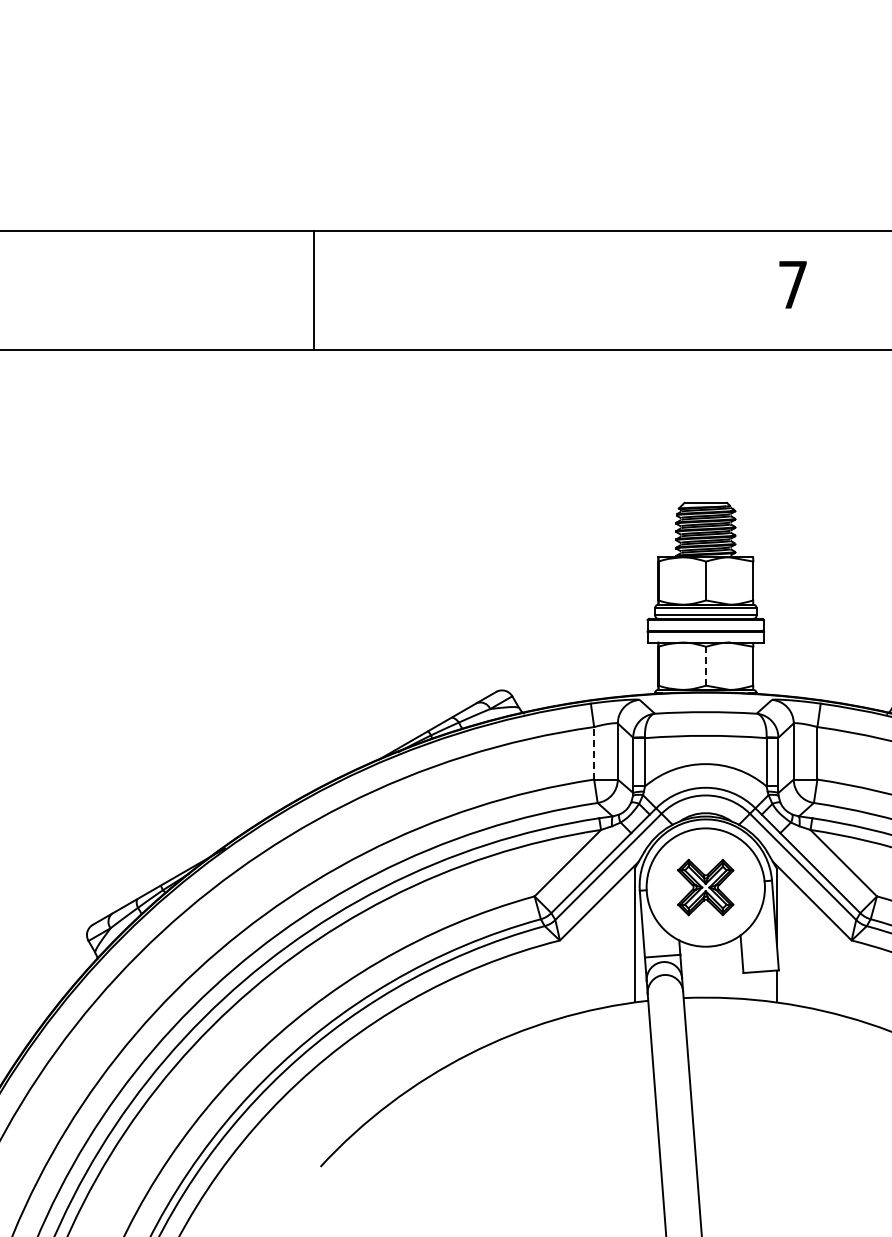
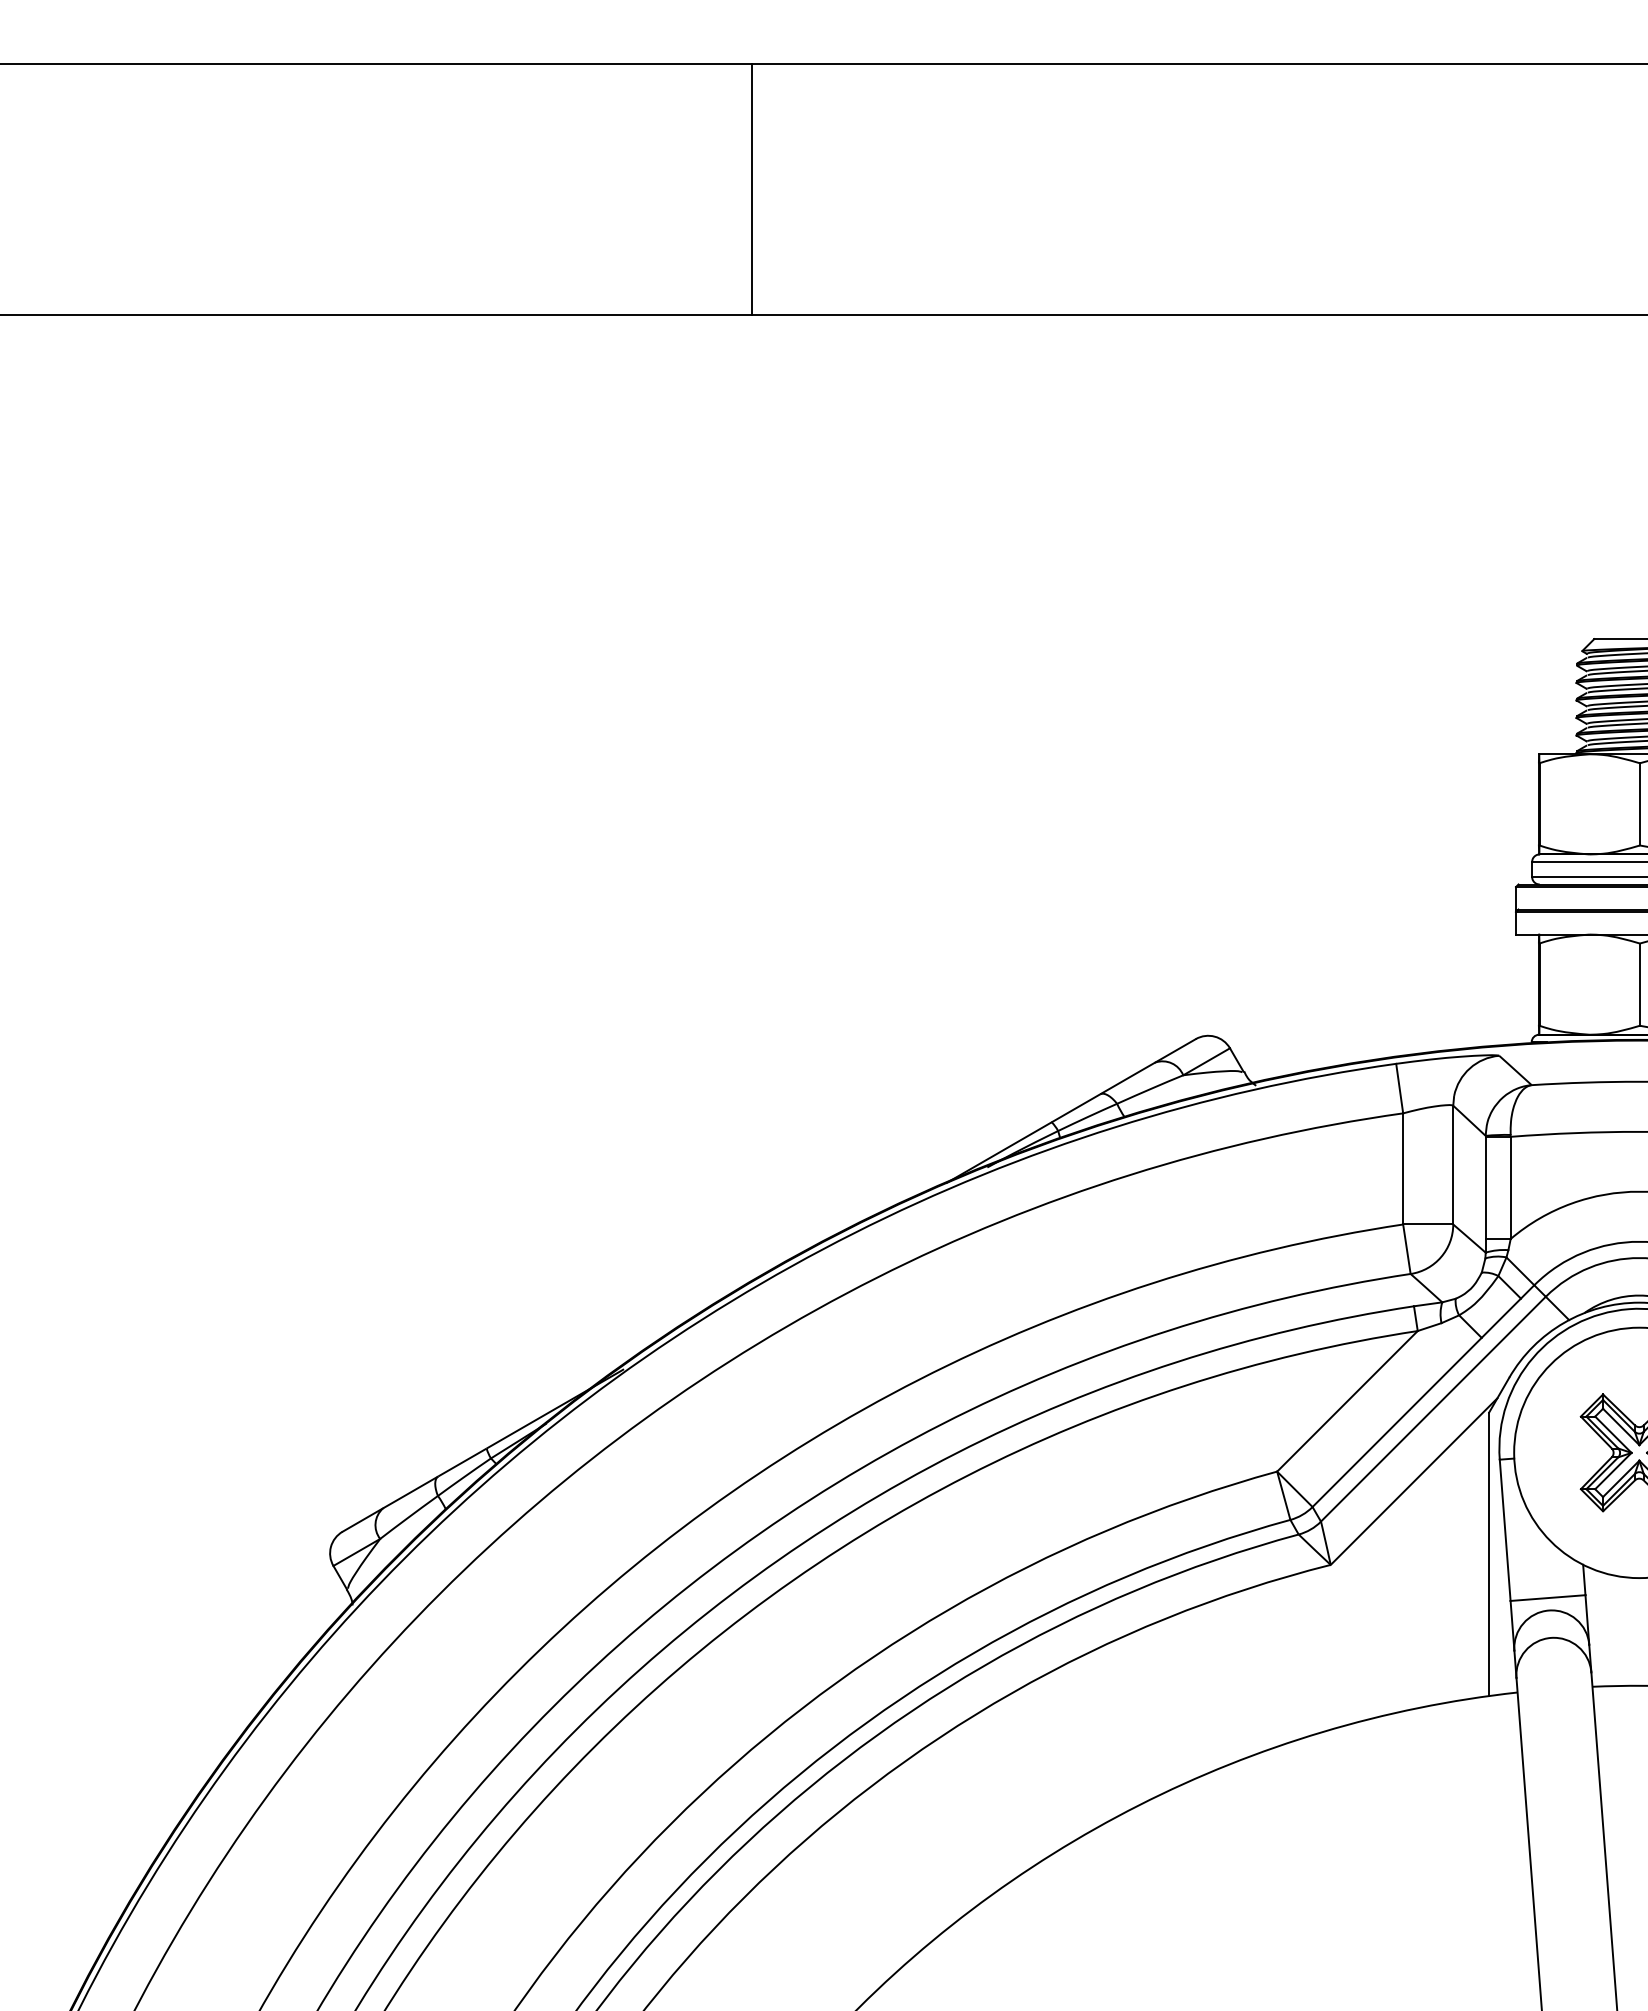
line: (313, 290) -> (752, 189), moved
line: (706, 665) -> (1640, 983), dashed -> solid
line: (594, 752) -> (1403, 1167), dashed -> solid

